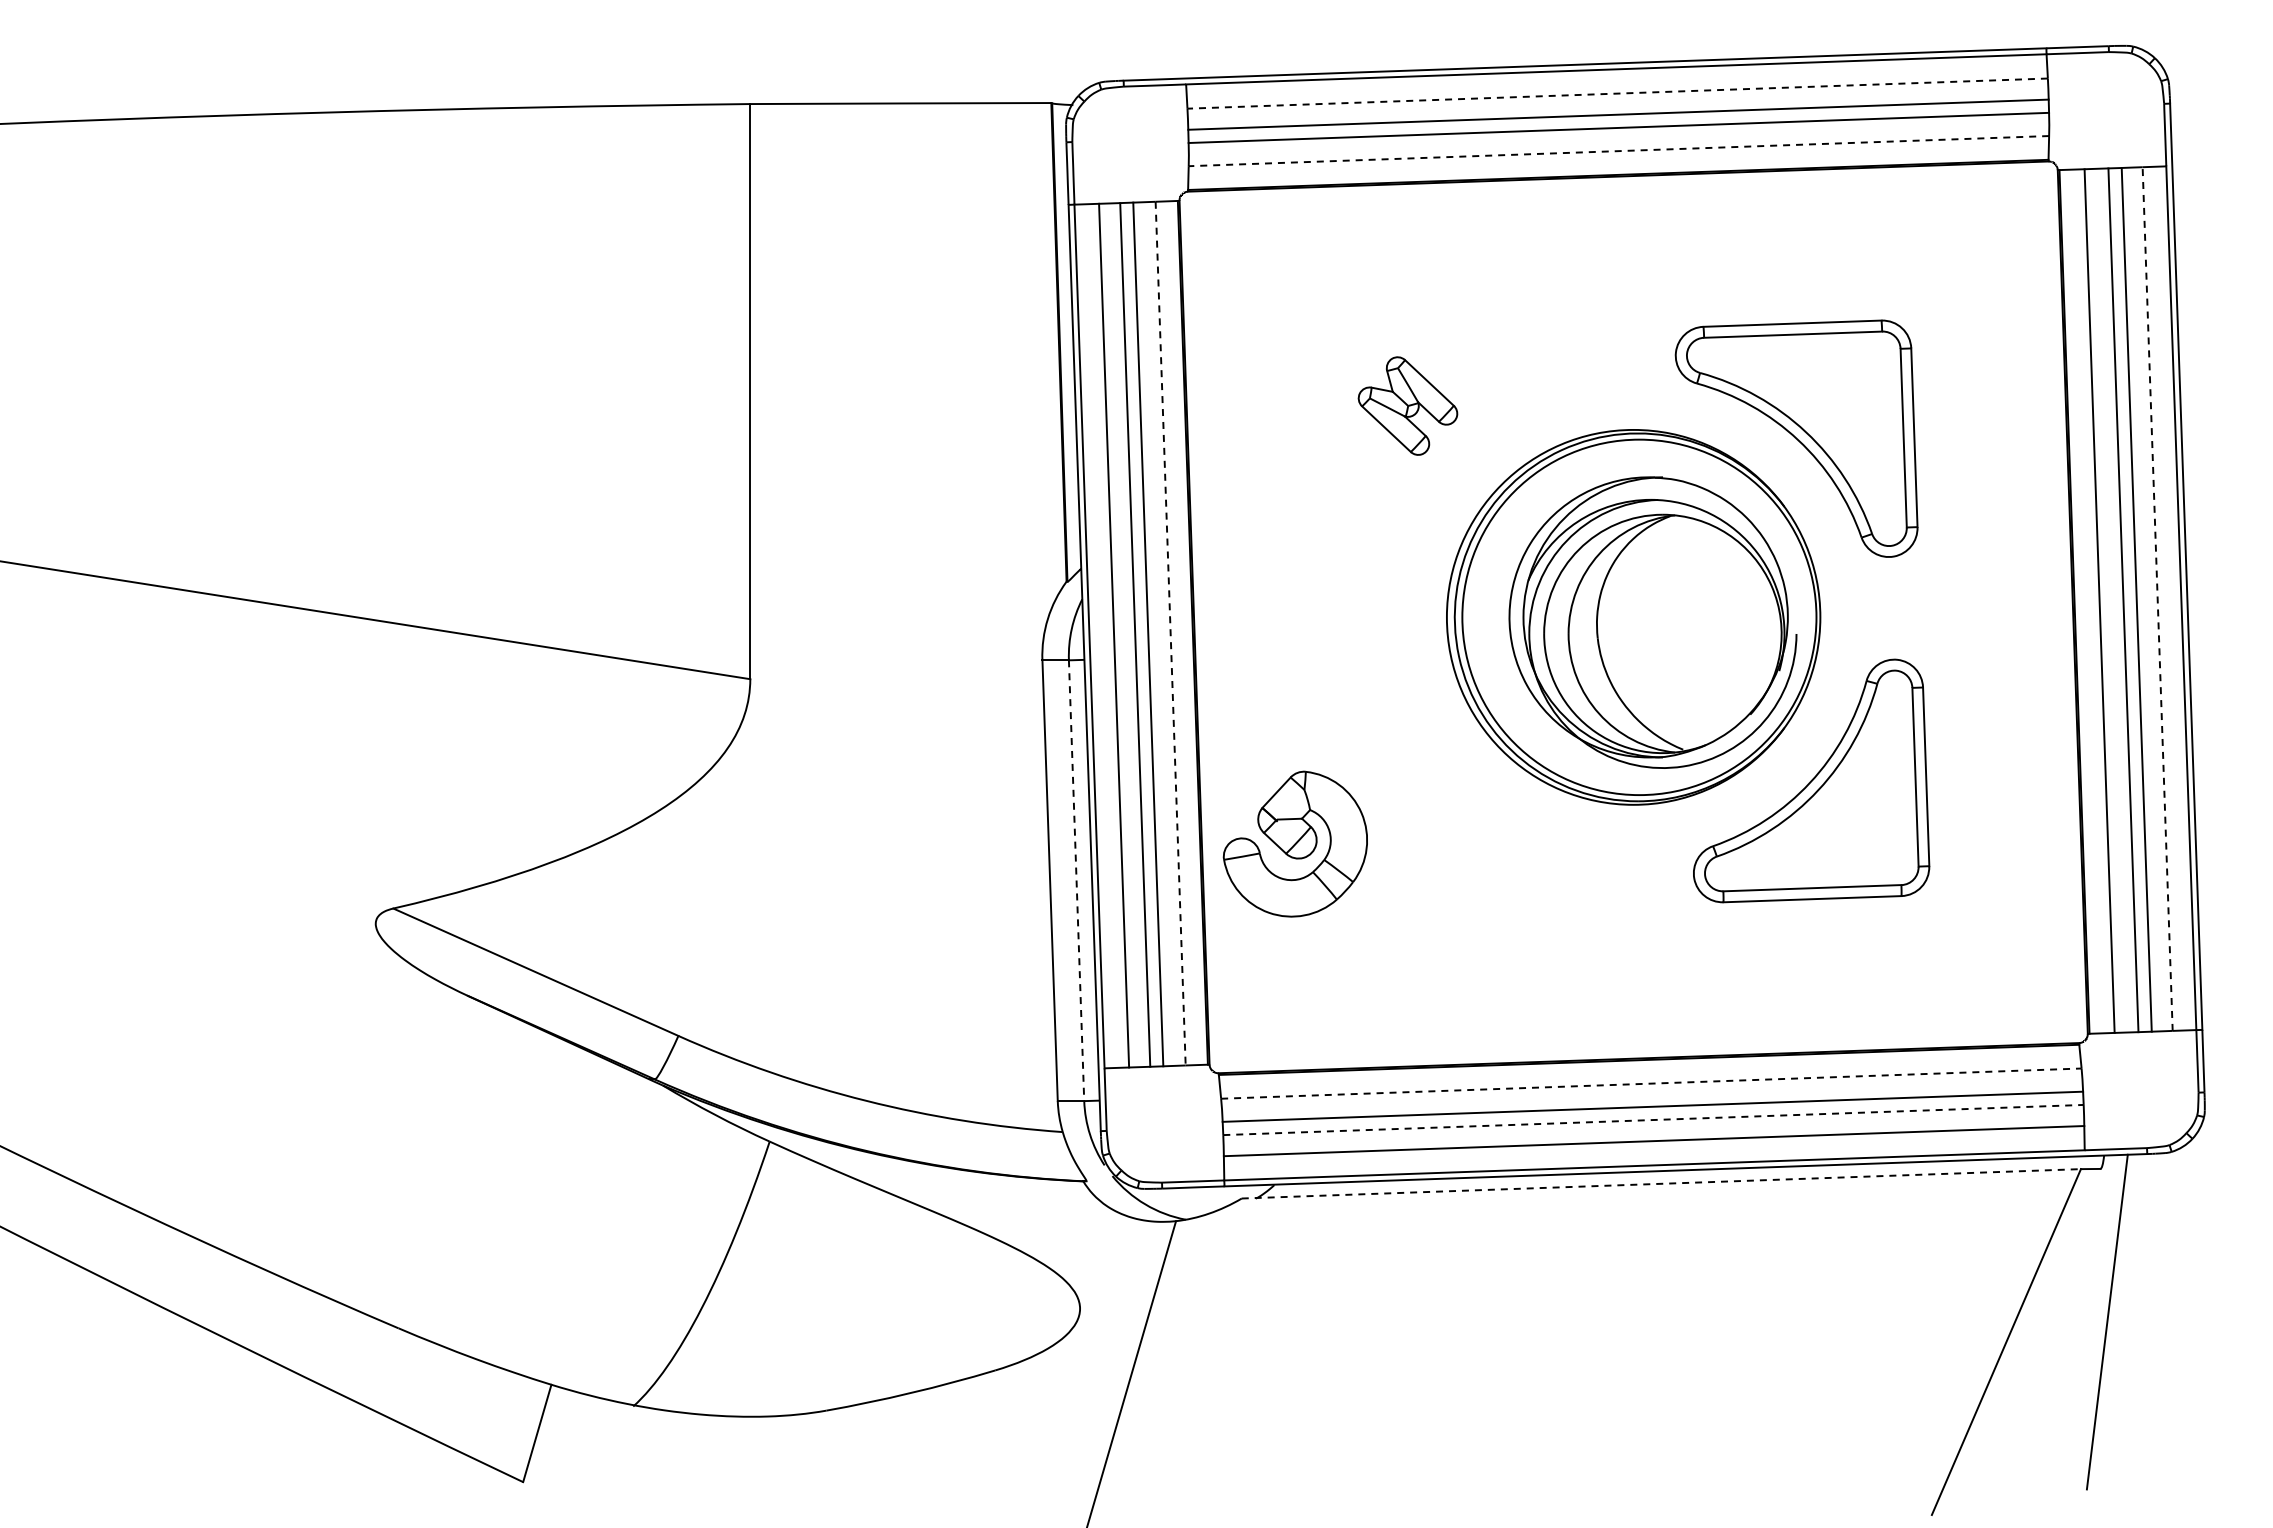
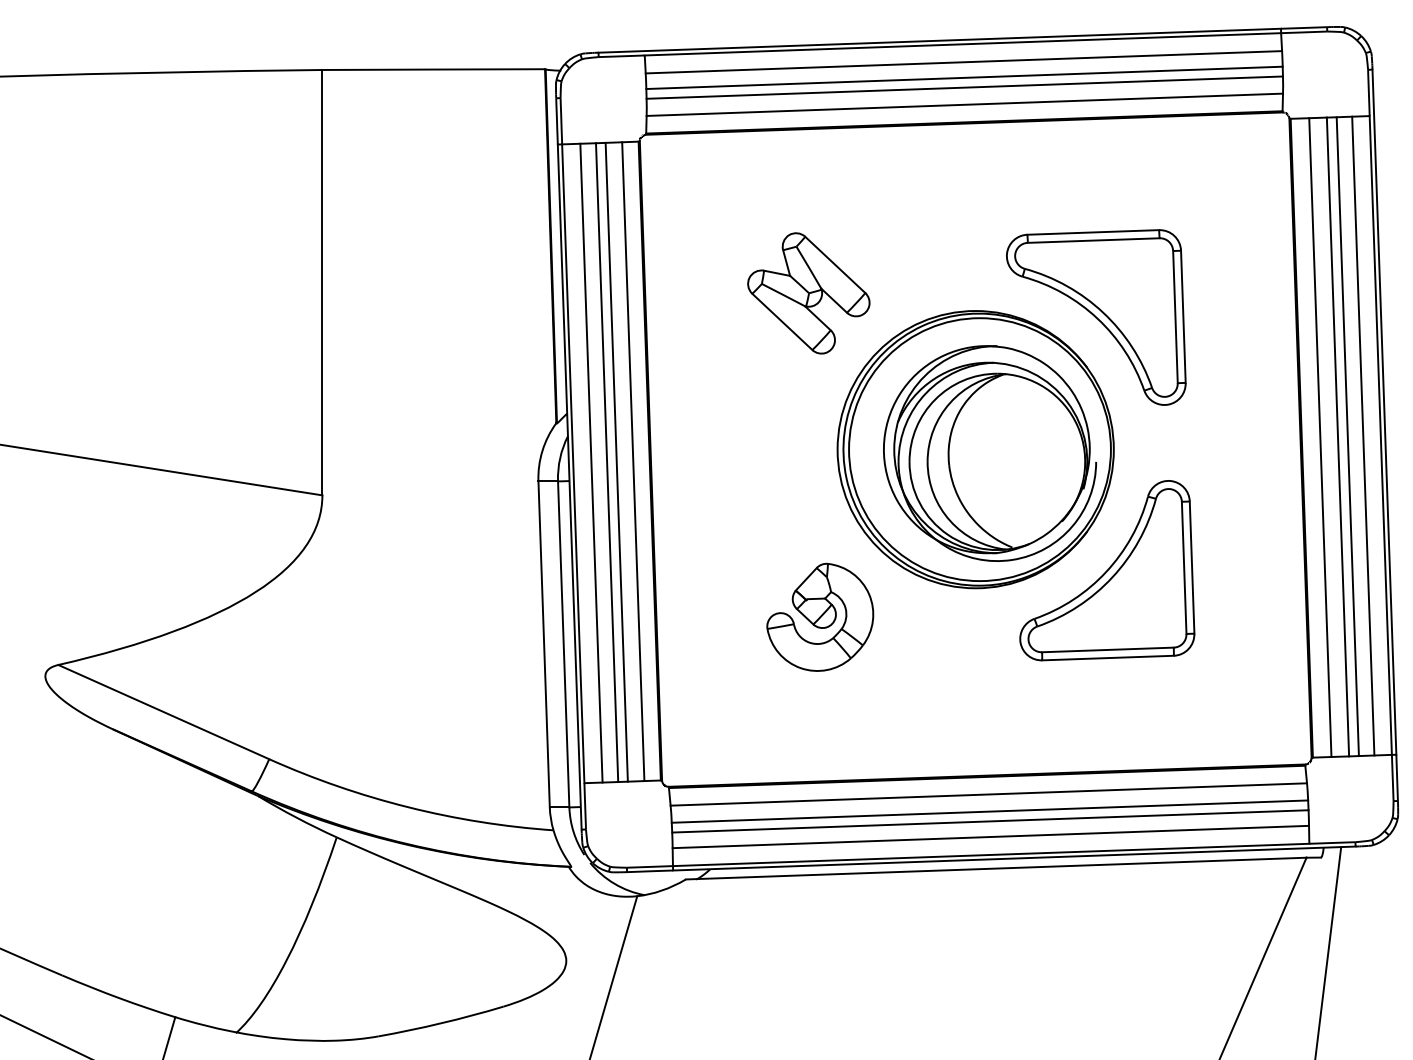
line: (1617, 93) -> (963, 62), dashed -> solid
line: (1618, 151) -> (964, 105), dashed -> solid
part: (1407, 405) -> (808, 292), size x1.67
line: (2157, 598) -> (1363, 435), dashed -> solid
line: (1170, 634) -> (633, 462), dashed -> solid
part: (1294, 843) -> (819, 616), moved
line: (1076, 880) -> (563, 644), dashed -> solid
line: (1651, 1083) -> (988, 794), dashed -> solid
line: (1653, 1120) -> (990, 821), dashed -> solid
line: (1661, 1183) -> (996, 868), dashed -> solid

